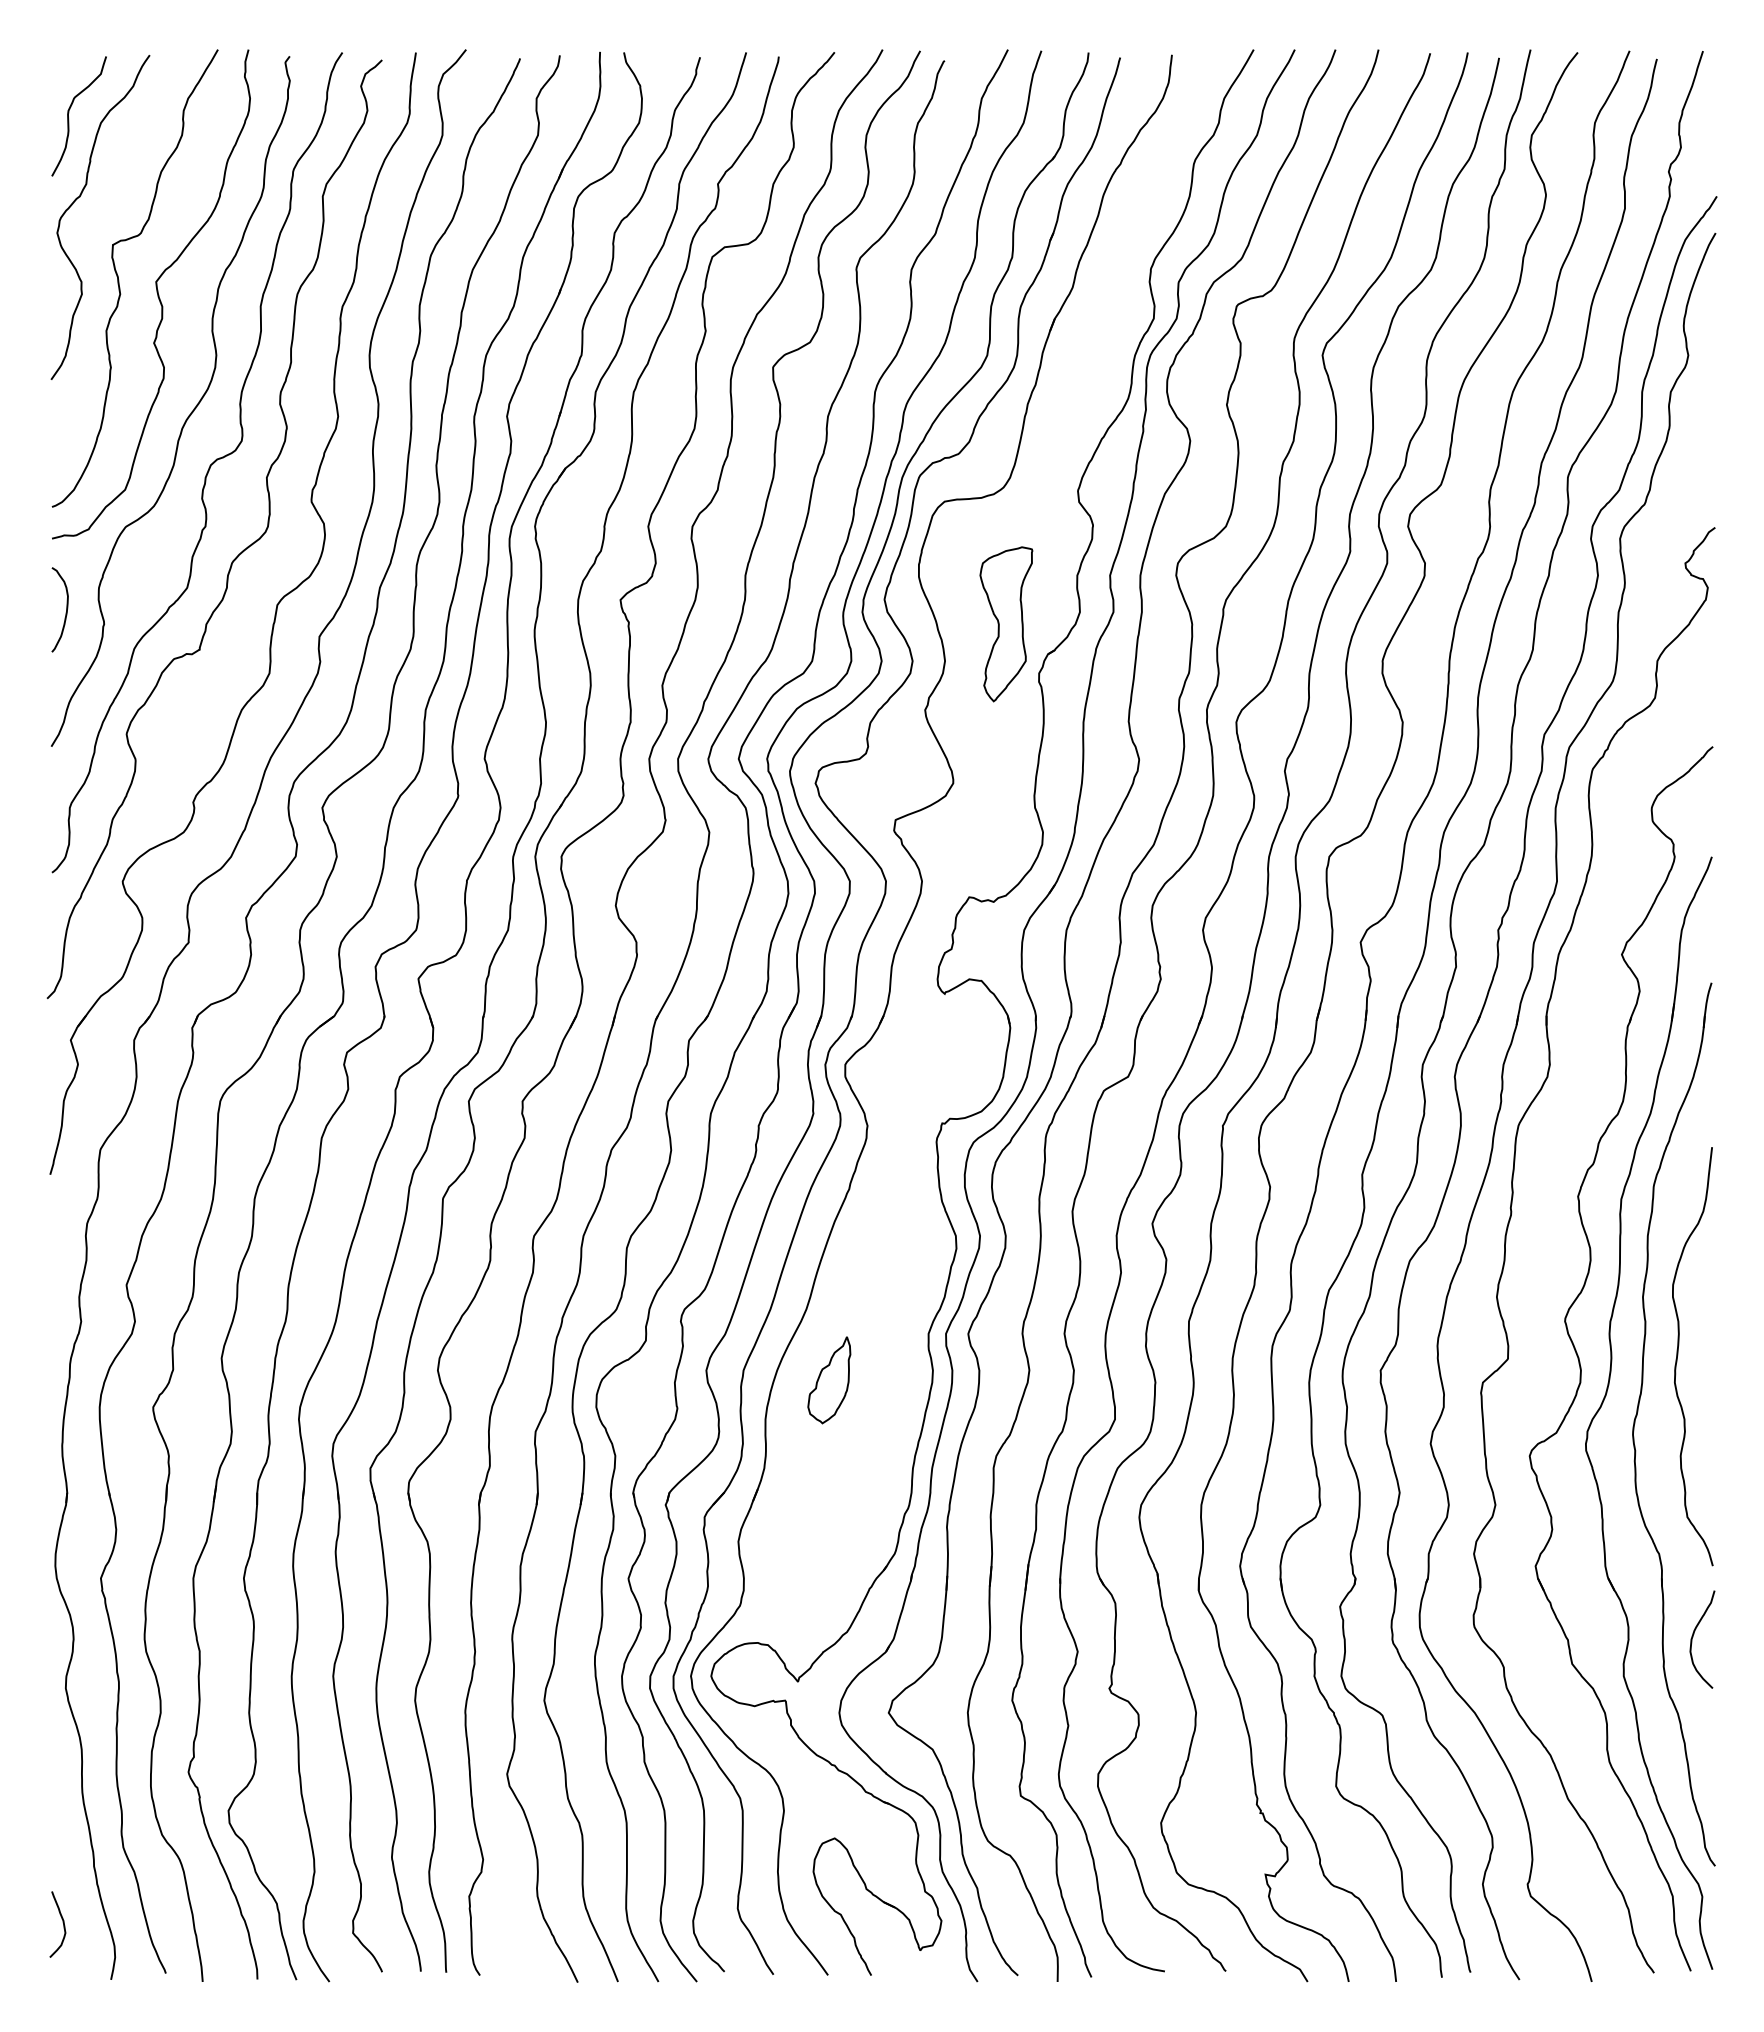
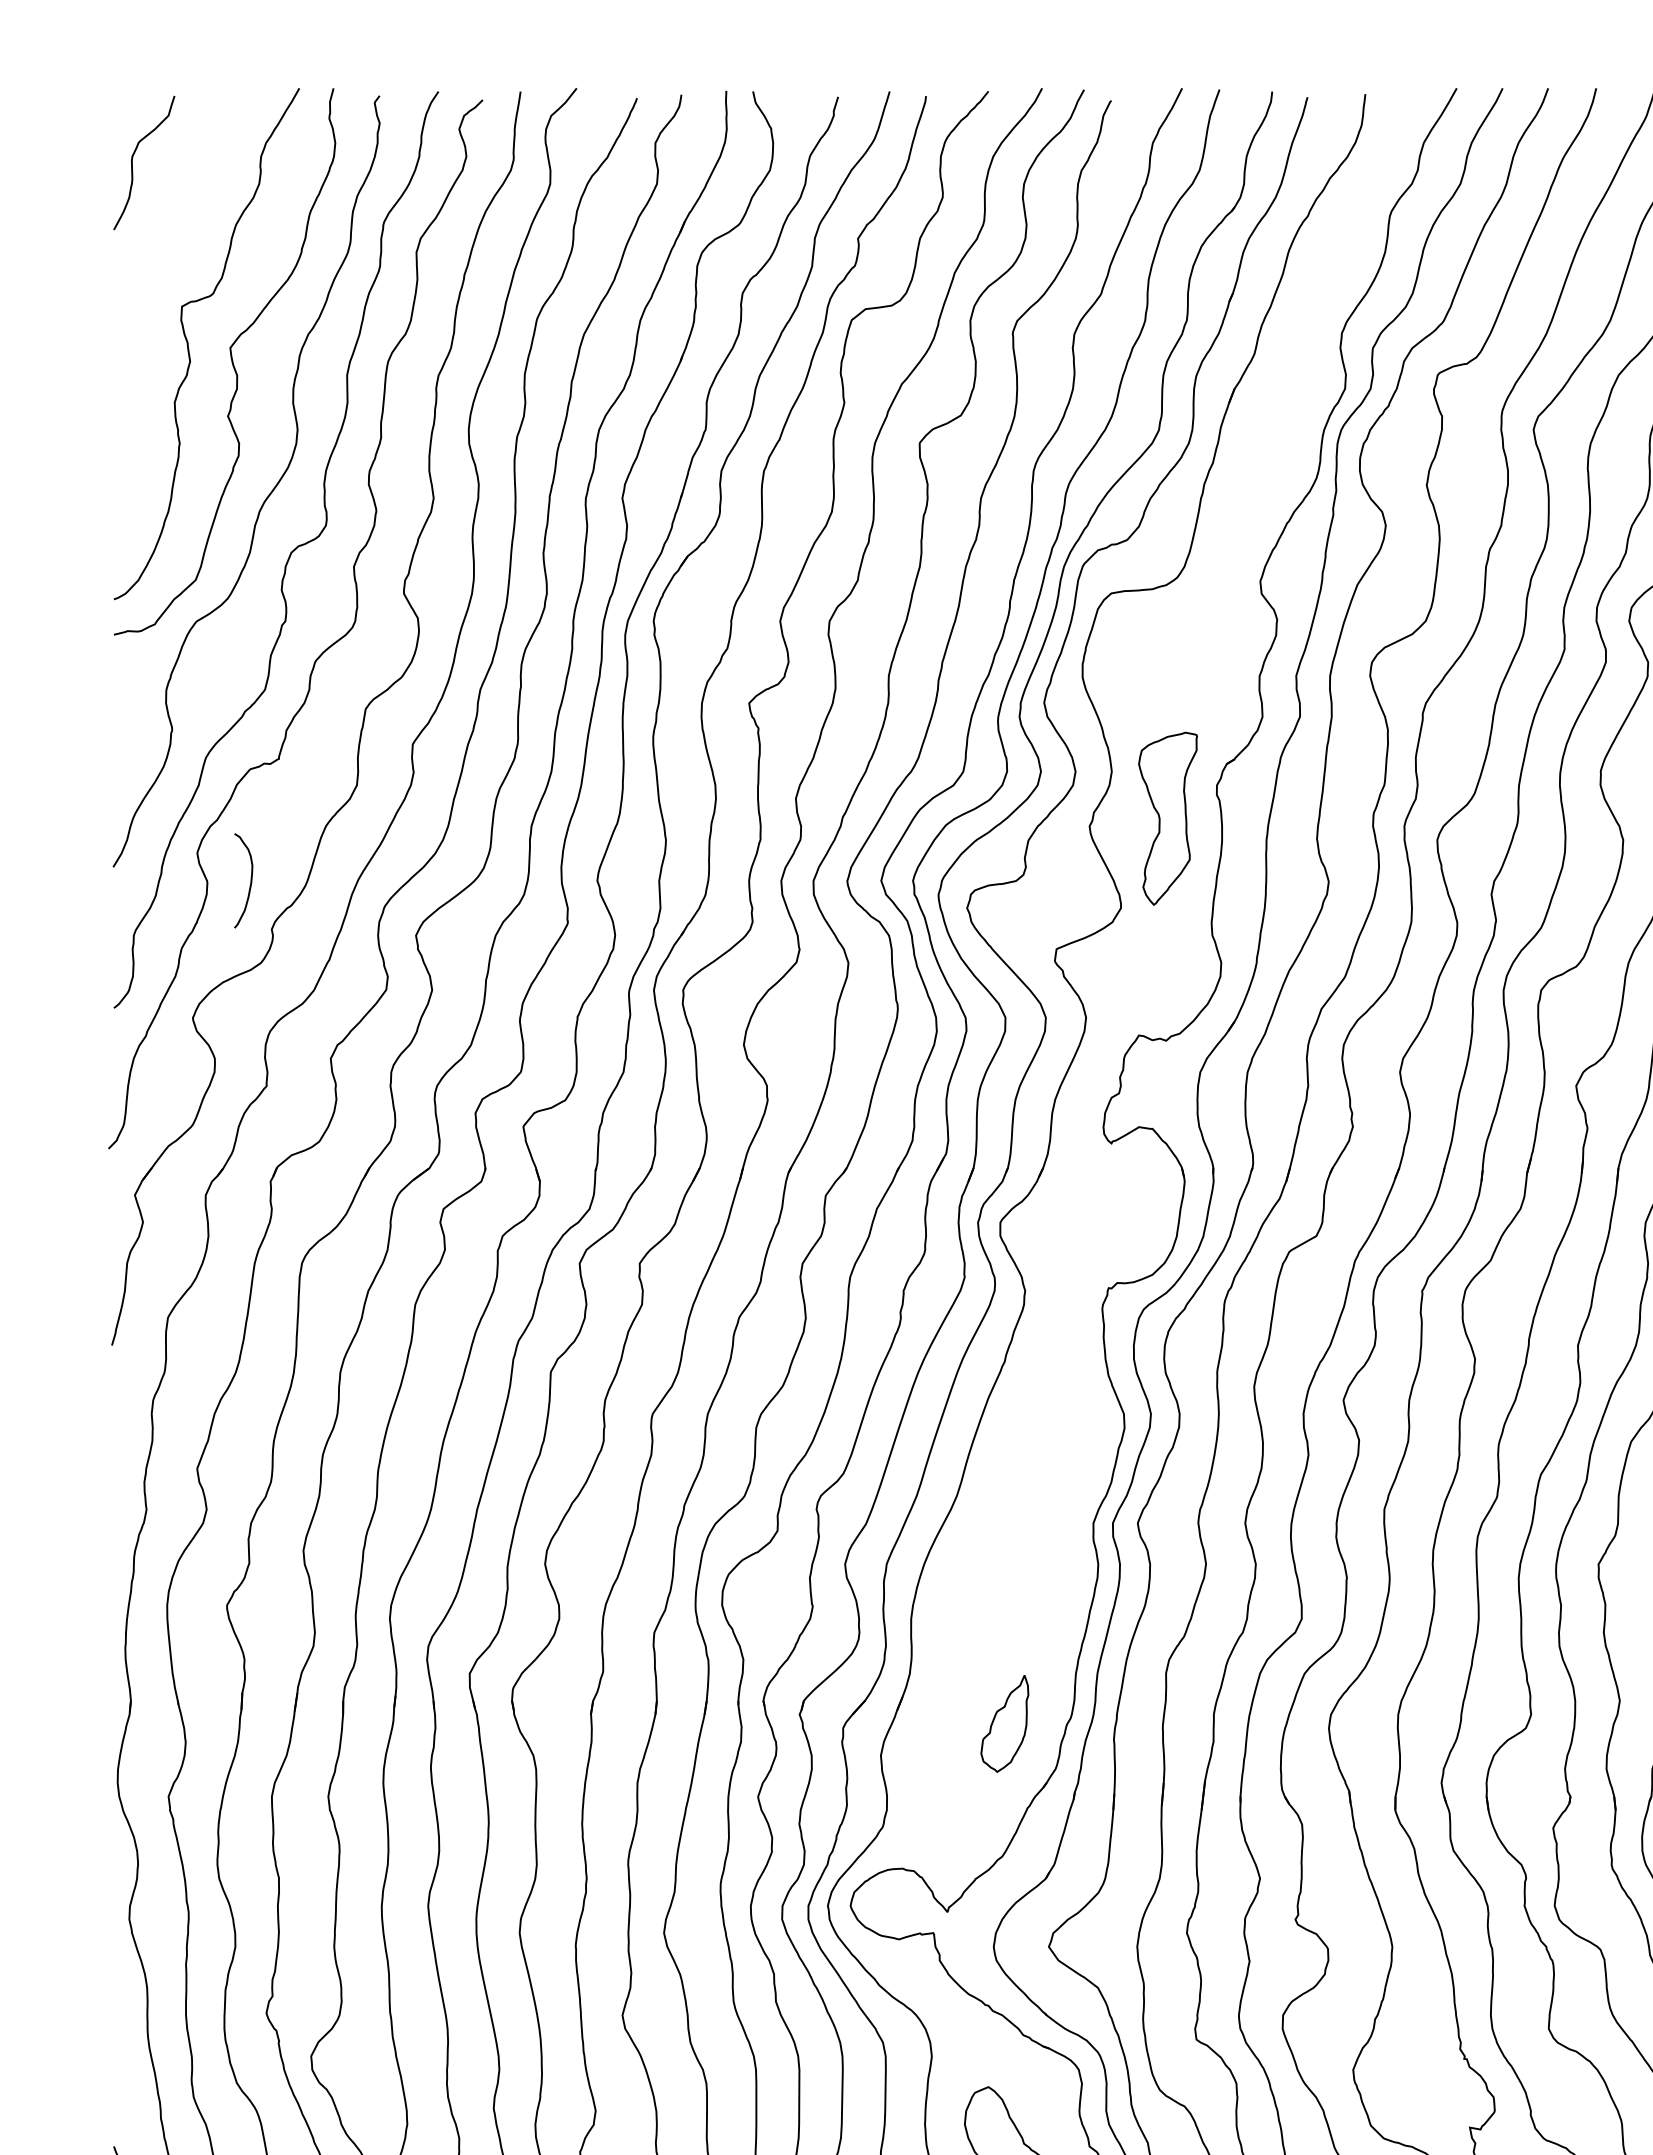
curve: (80, 197) -> (145, 253), removed
curve: (65, 612) -> (249, 883), moved
part: (1006, 624) -> (1168, 818), moved
part: (829, 1380) -> (1005, 1724), moved

